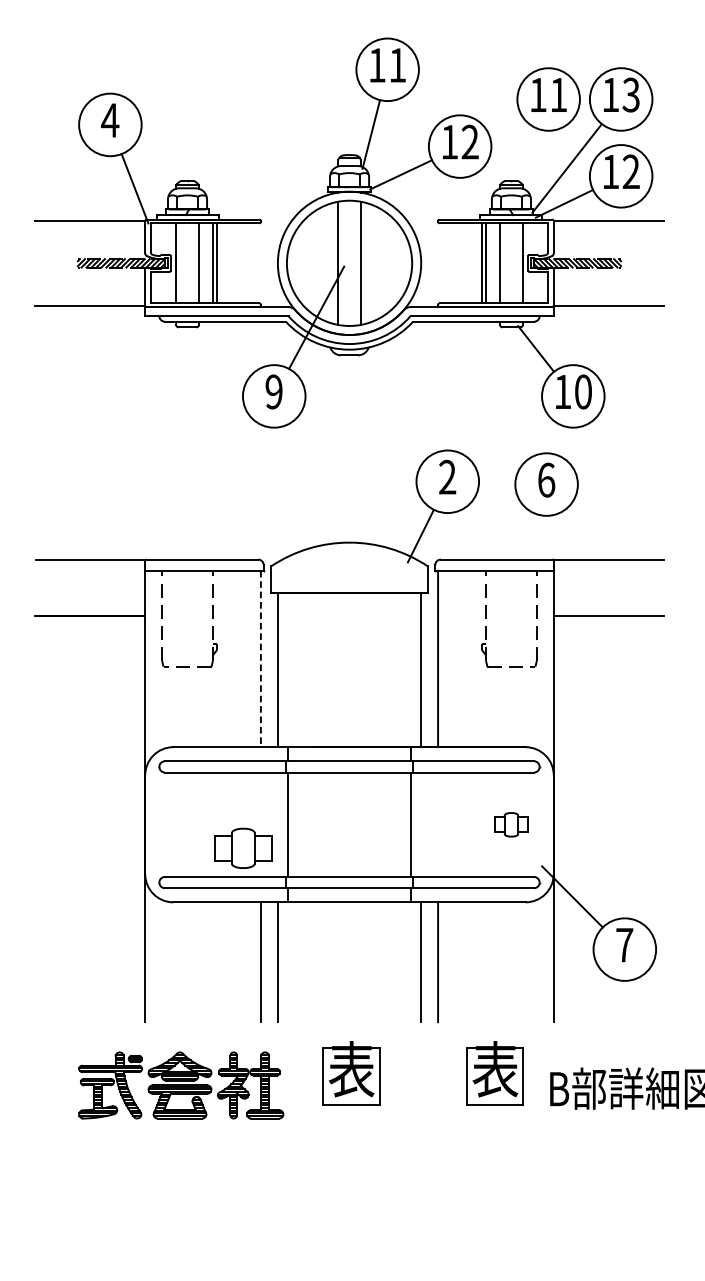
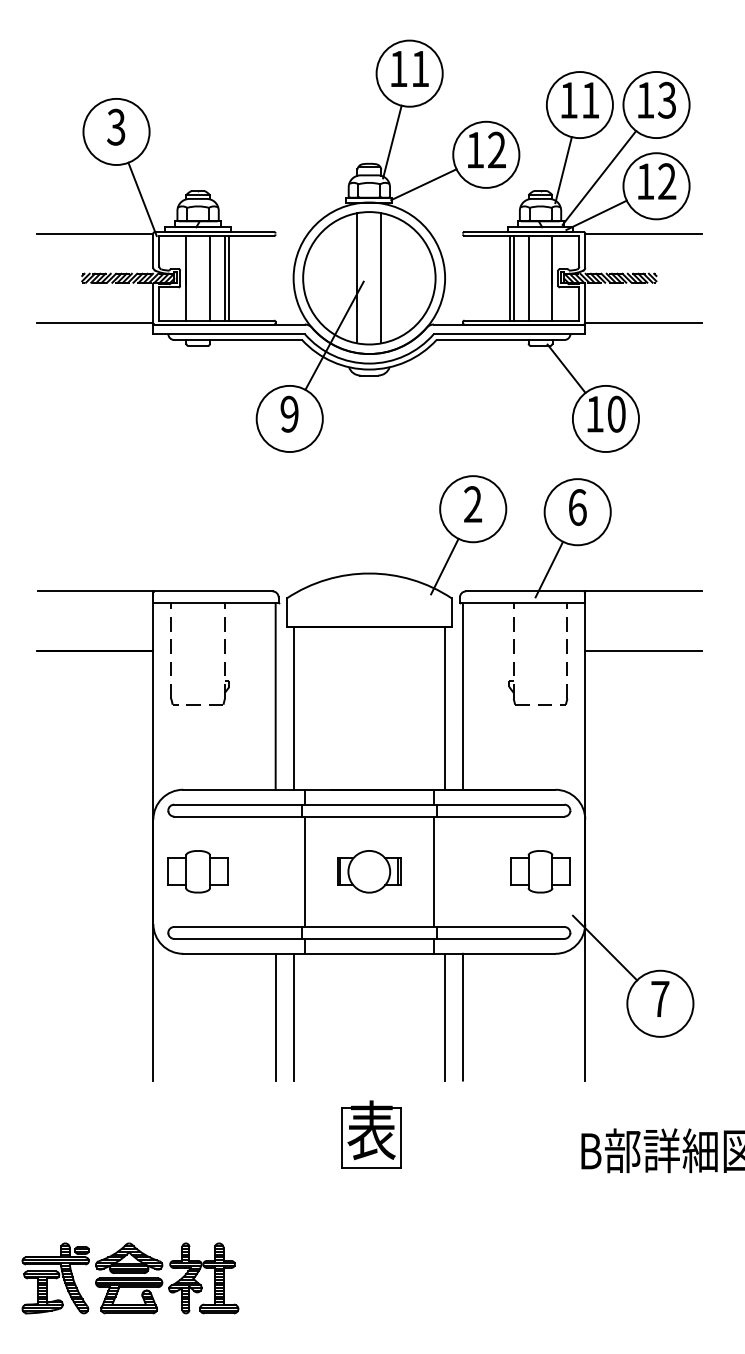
text: (110, 119) -> (116, 126), 4 -> 3
line: (533, 161) -> (563, 170), added
line: (519, 538) -> (549, 569), added
line: (260, 659) -> (275, 697), dashed -> solid
part: (349, 824) -> (369, 871), added
part: (511, 824) -> (540, 871), size x1.67
part: (242, 848) -> (197, 871), moved
part: (495, 1073) -> (523, 1134), removed
part: (181, 1085) -> (130, 1278), moved

